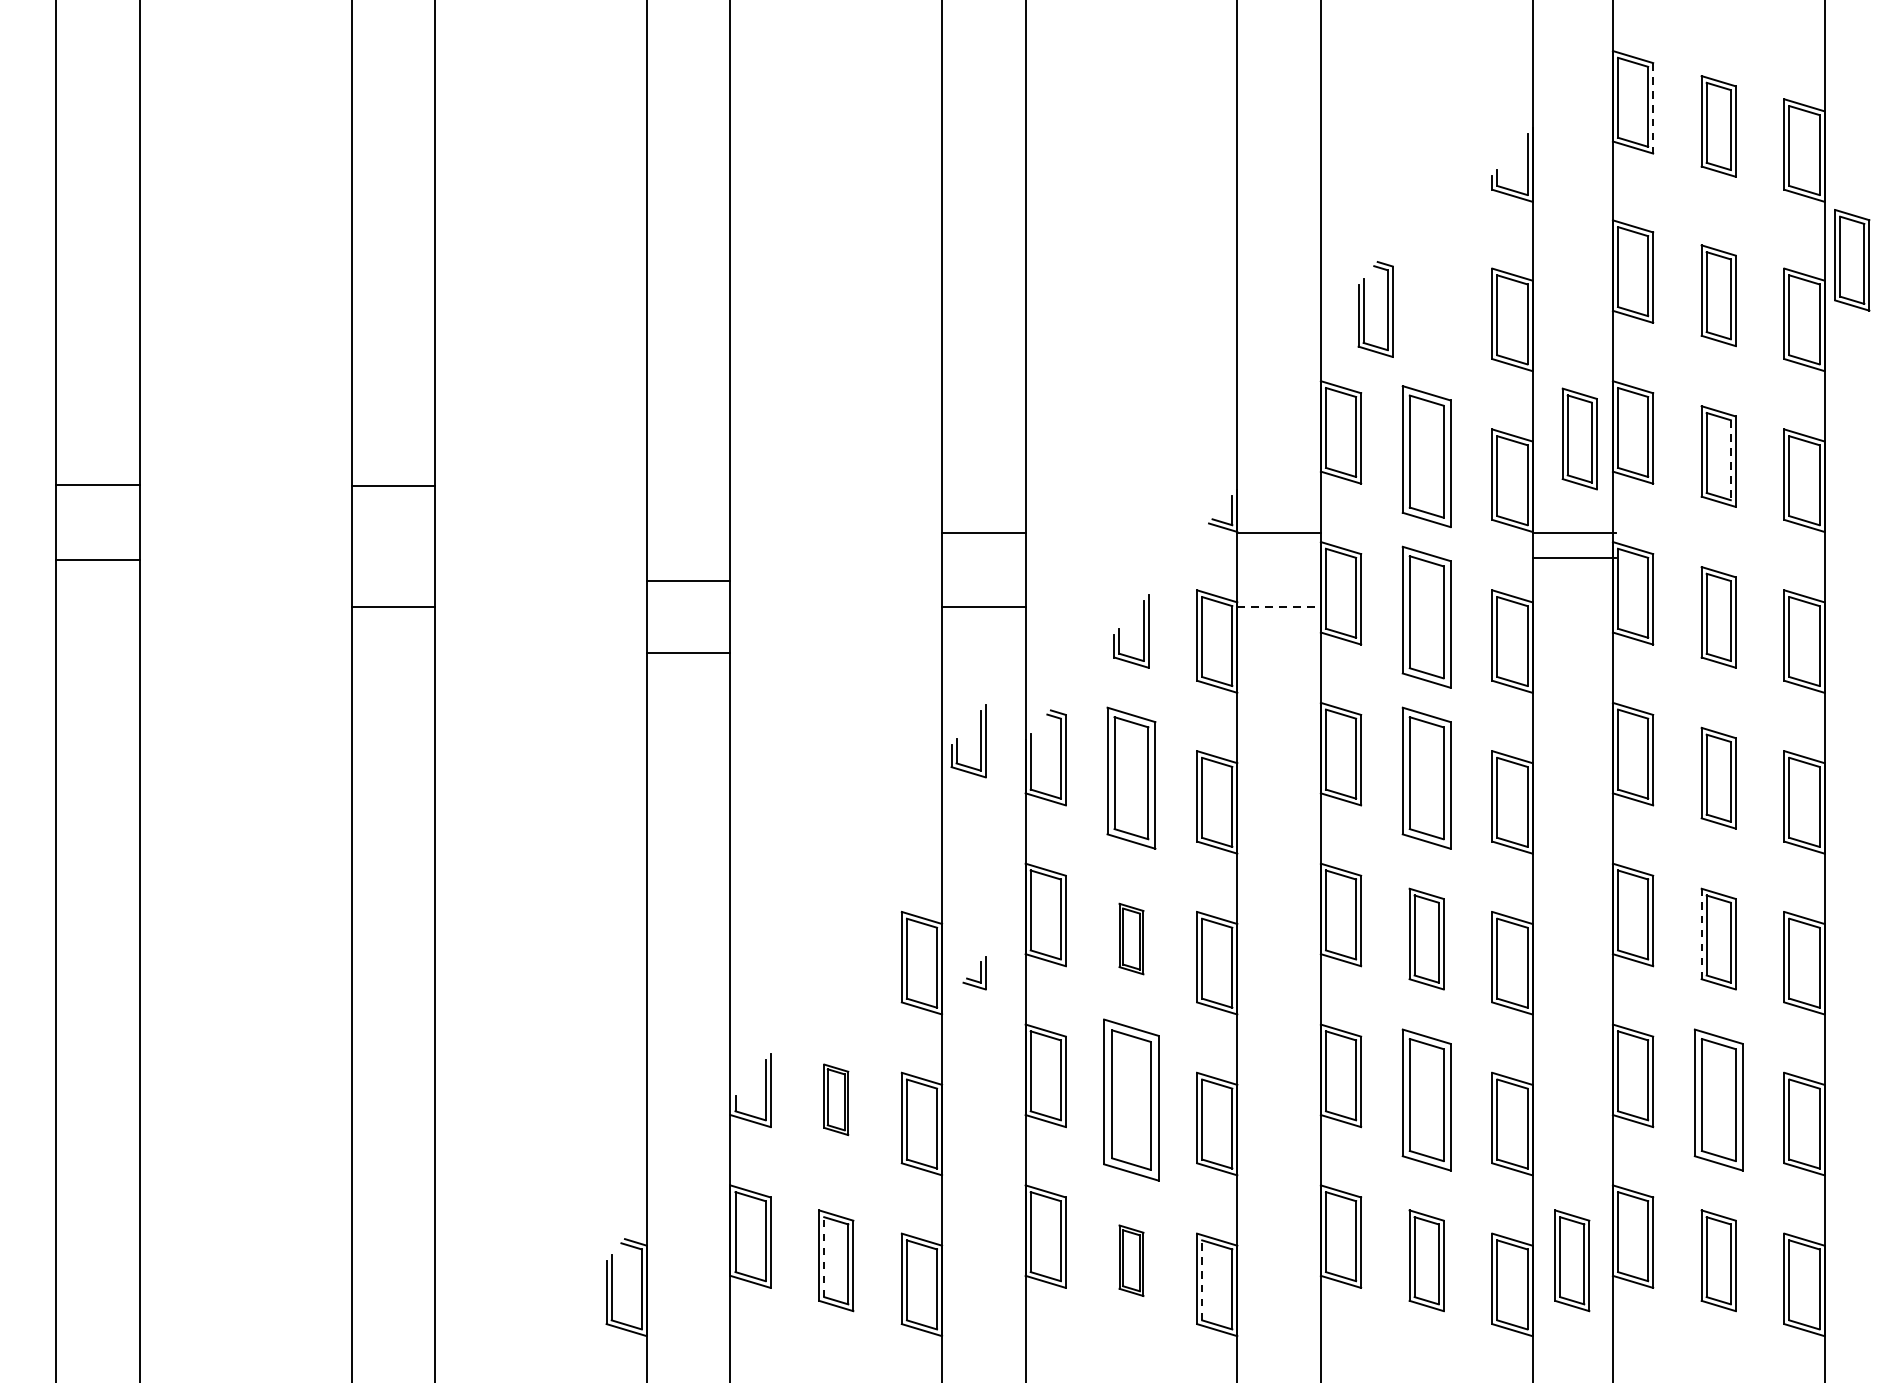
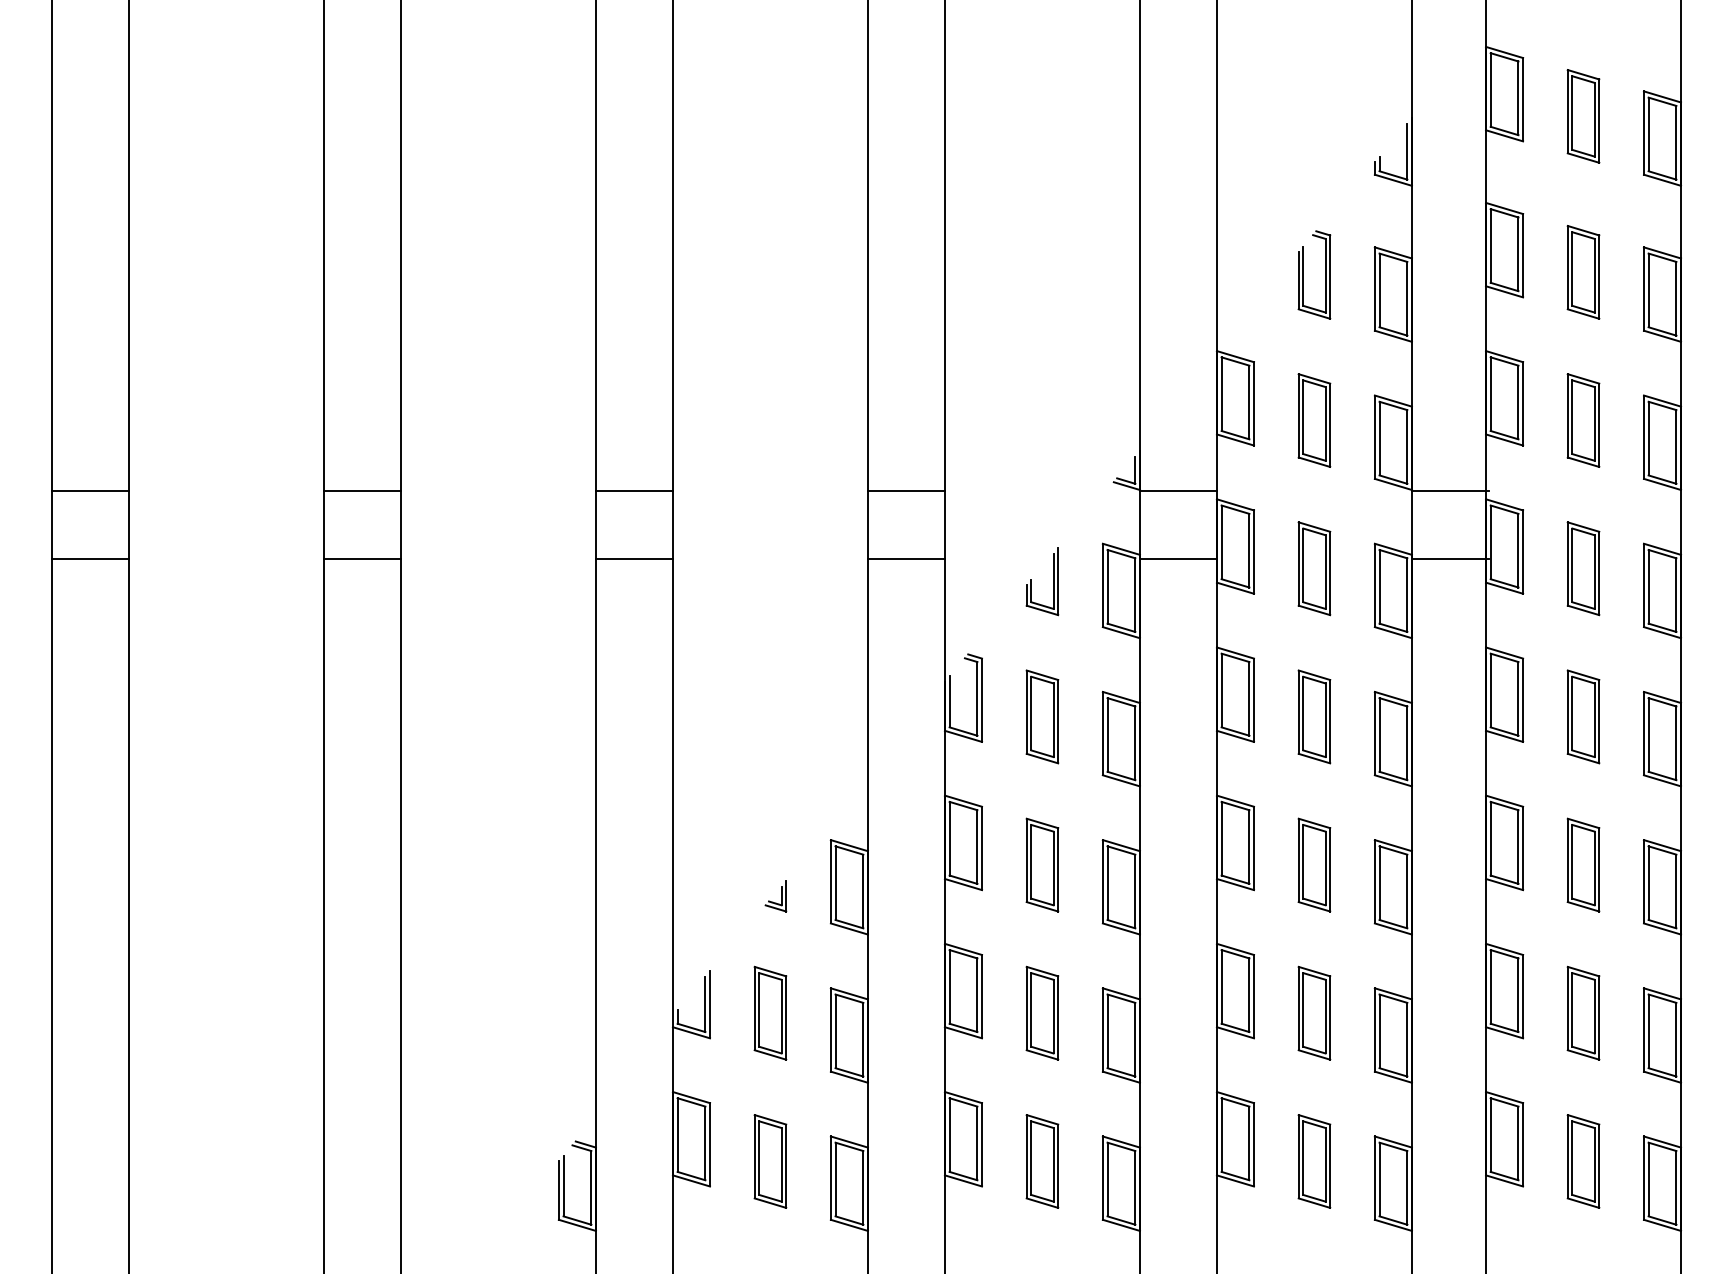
line: (1653, 108) -> (1523, 99), dashed -> solid
part: (1852, 260) -> (1706, 239), removed
part: (1363, 308) -> (1303, 274), moved
part: (1579, 439) -> (1455, 404), removed
part: (1426, 456) -> (1314, 420), size x0.71
line: (1730, 459) -> (1594, 423), dashed -> solid
line: (97, 485) -> (89, 491), moved
line: (392, 486) -> (361, 491), moved
line: (1573, 558) -> (1449, 559), moved
line: (97, 560) -> (89, 559), moved
line: (687, 581) -> (633, 491), moved
line: (1279, 607) -> (1178, 559), dashed -> solid
part: (1426, 617) -> (1314, 568), size x0.71
line: (687, 652) -> (633, 559), moved
part: (956, 740) -> (881, 682), removed
part: (1131, 777) -> (1042, 716), size x0.71
part: (1426, 777) -> (1314, 716), size x0.71
line: (1701, 934) -> (1567, 860), dashed -> solid
part: (1131, 938) -> (1042, 864), size x1.43
part: (974, 973) -> (775, 896), moved
part: (836, 1099) -> (770, 1012), size x1.43
part: (1131, 1099) -> (1042, 1012), size x0.62
part: (1426, 1099) -> (1314, 1012), size x0.71
part: (1718, 1099) -> (1583, 1012), size x0.71
line: (824, 1257) -> (759, 1158), dashed -> solid
part: (1131, 1260) -> (1042, 1161), size x1.43
part: (1572, 1260) -> (1448, 1161), removed
line: (1202, 1280) -> (1107, 1179), dashed -> solid

